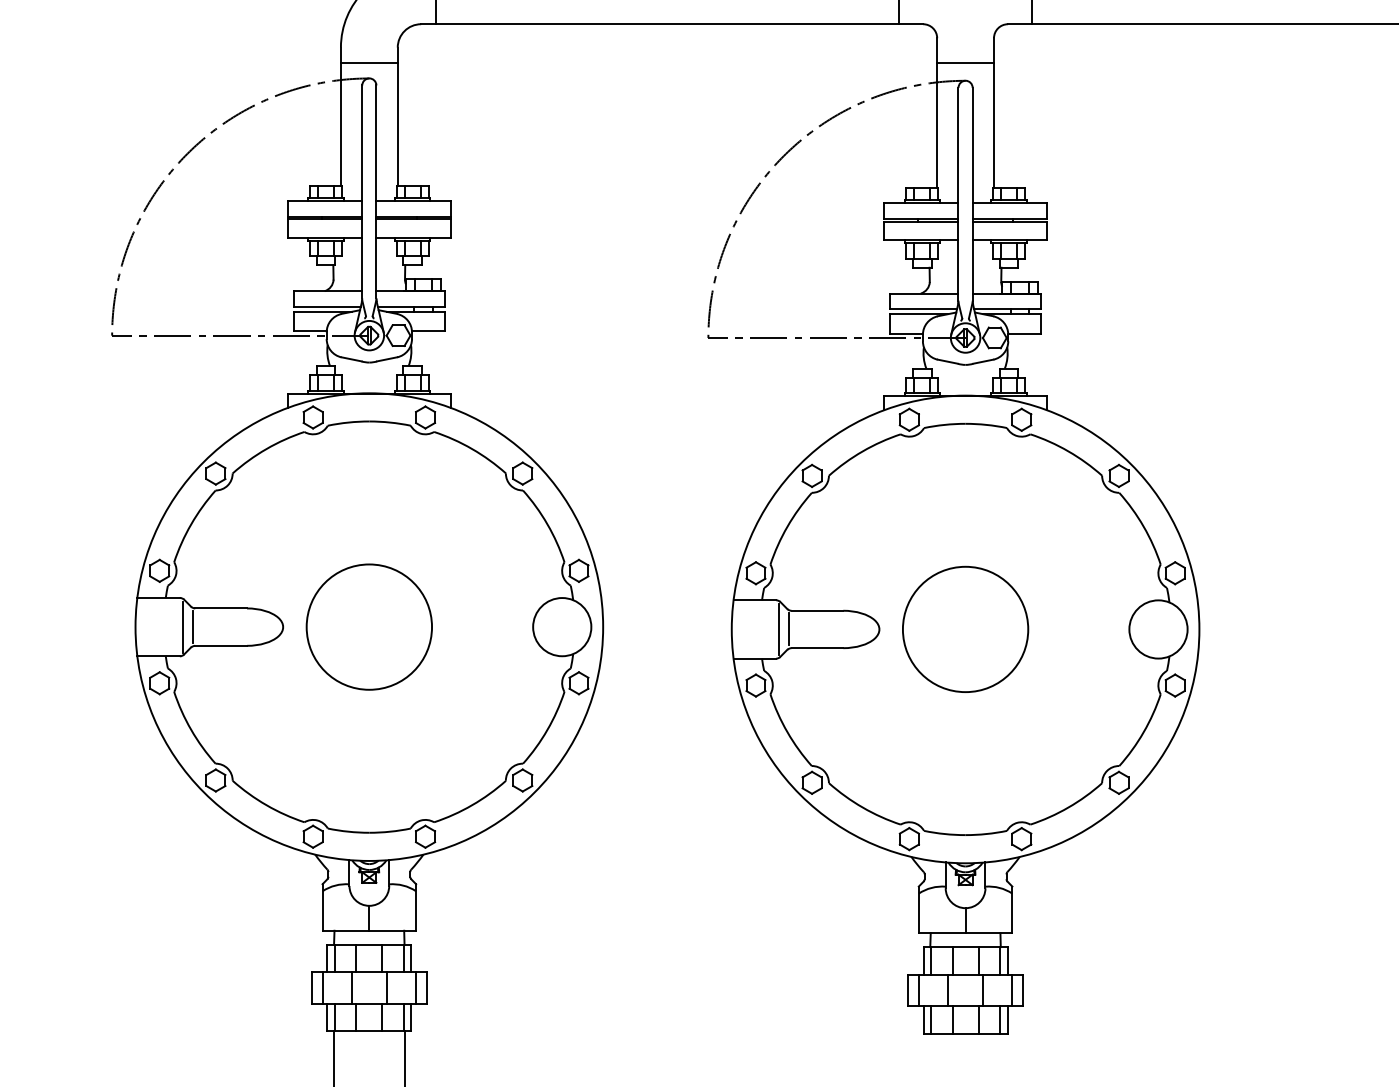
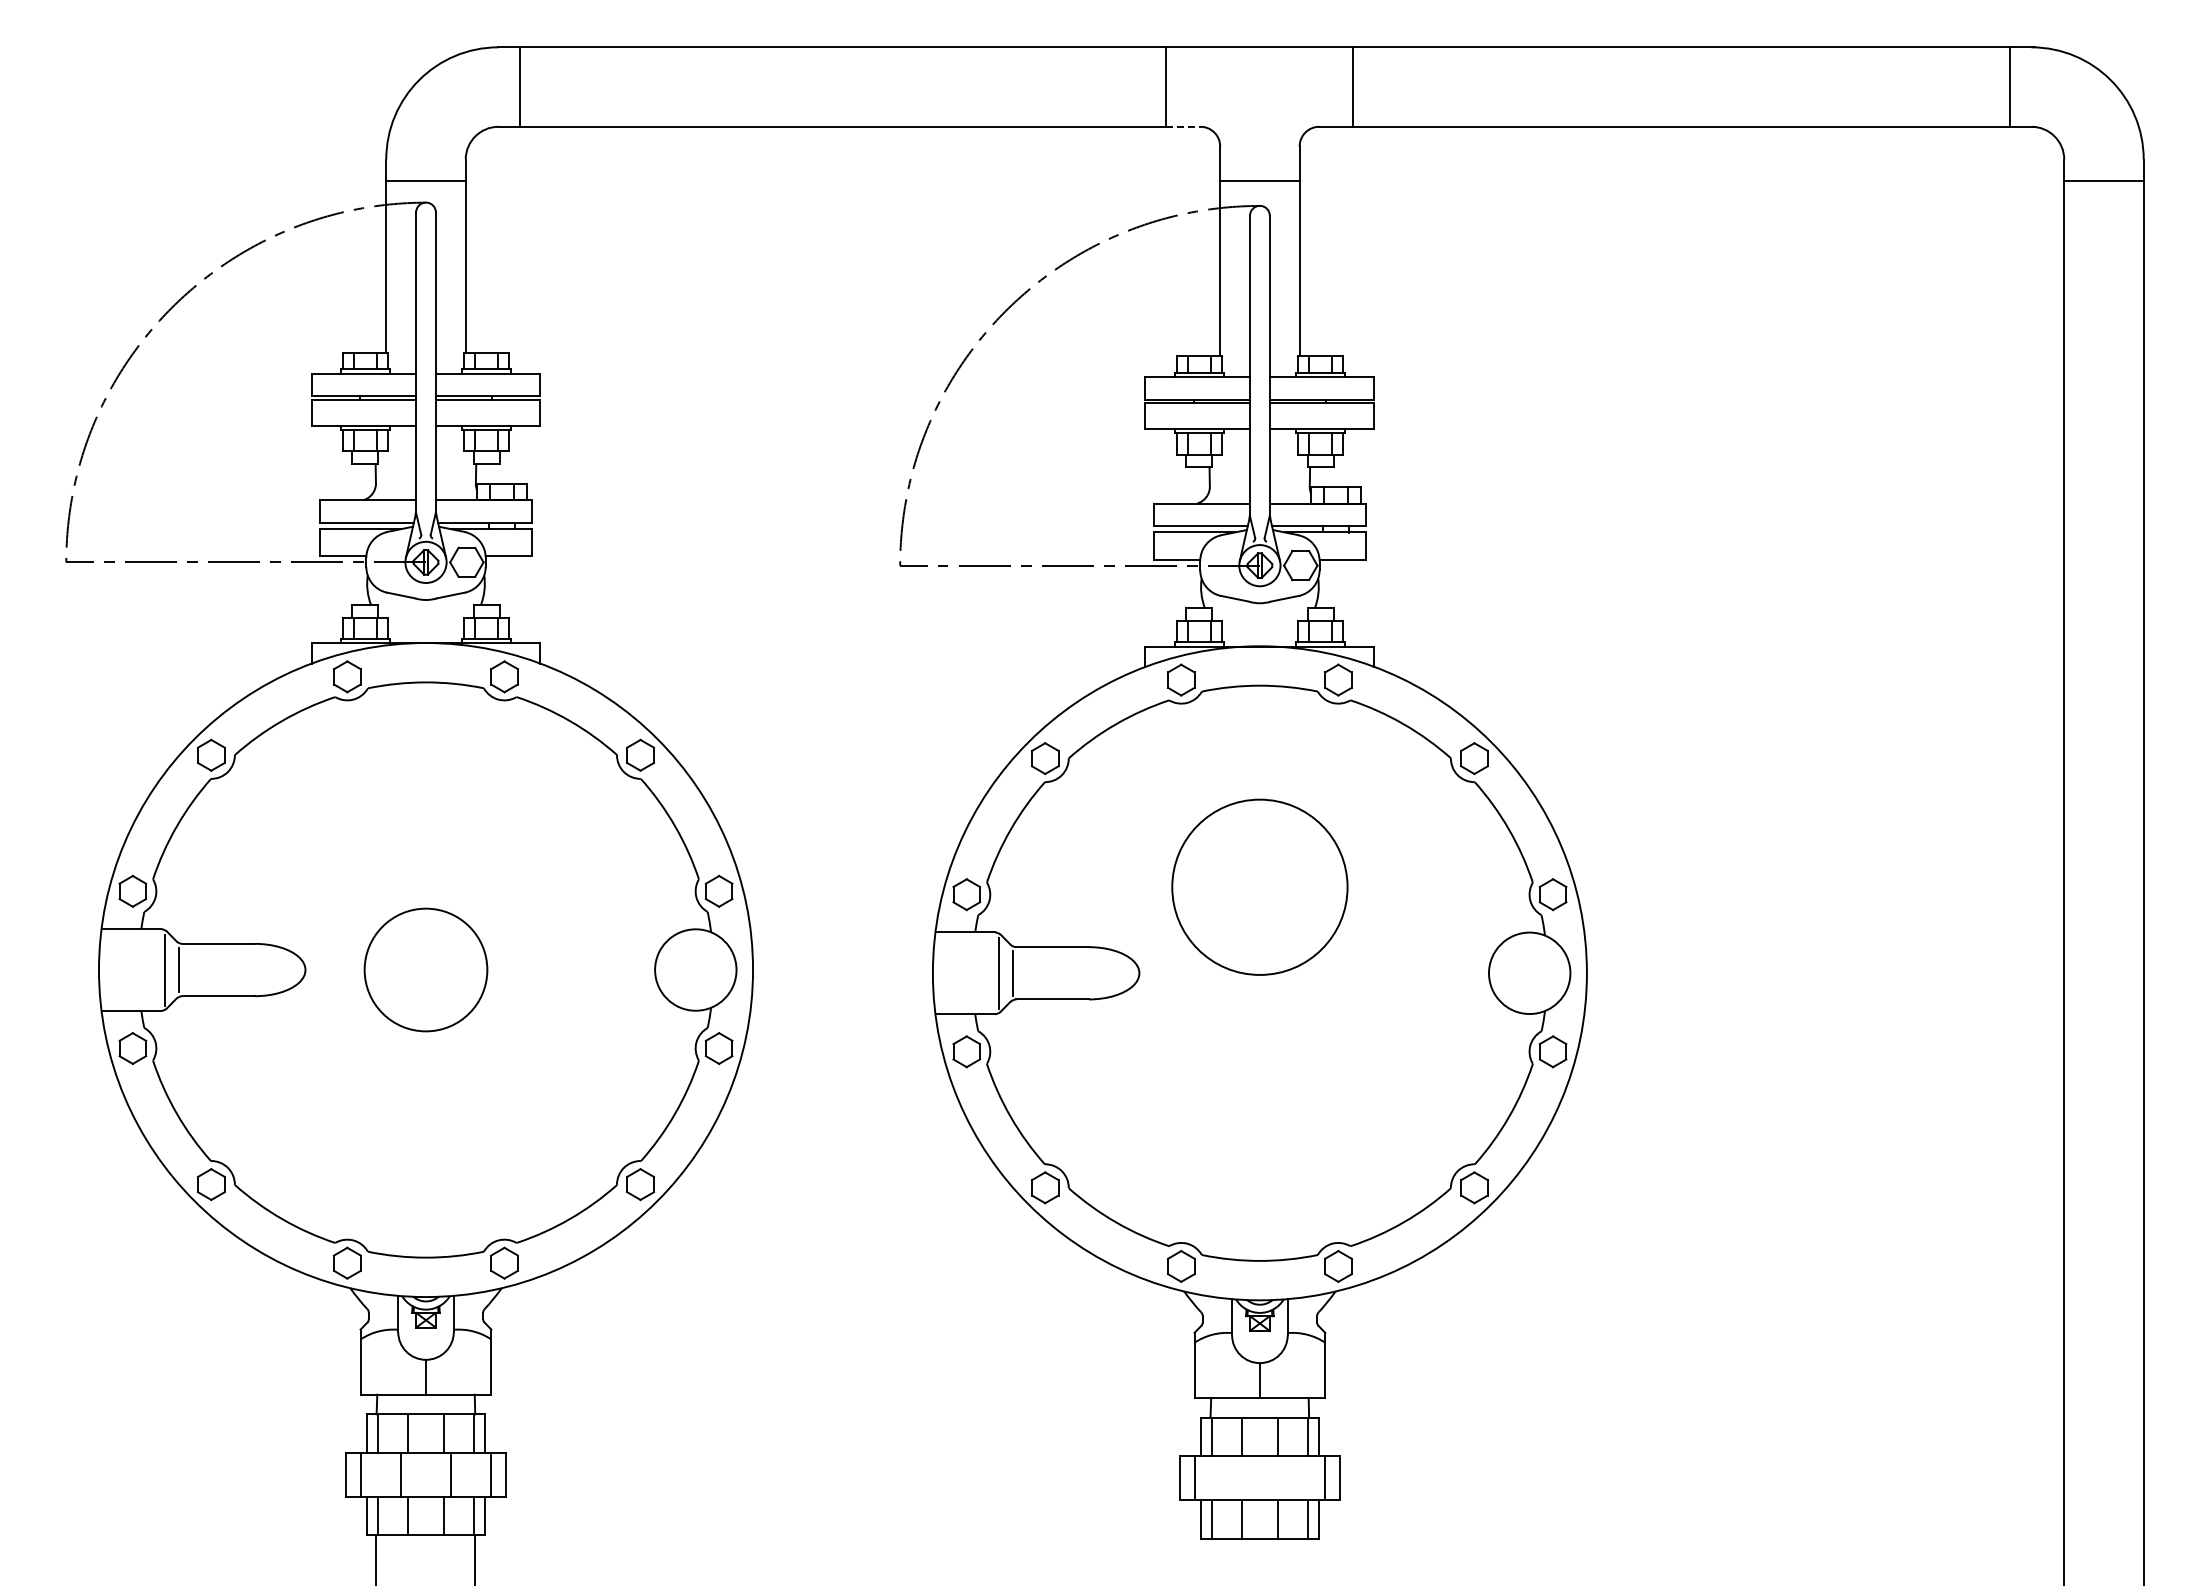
line: (910, 24) -> (1183, 126), solid -> dashed
circle: (368, 626) -> (425, 969), size x0.7
circle: (965, 628) -> (1259, 886), moved
line: (948, 989) -> (1235, 1477), removed
line: (983, 989) -> (1284, 1477), removed

